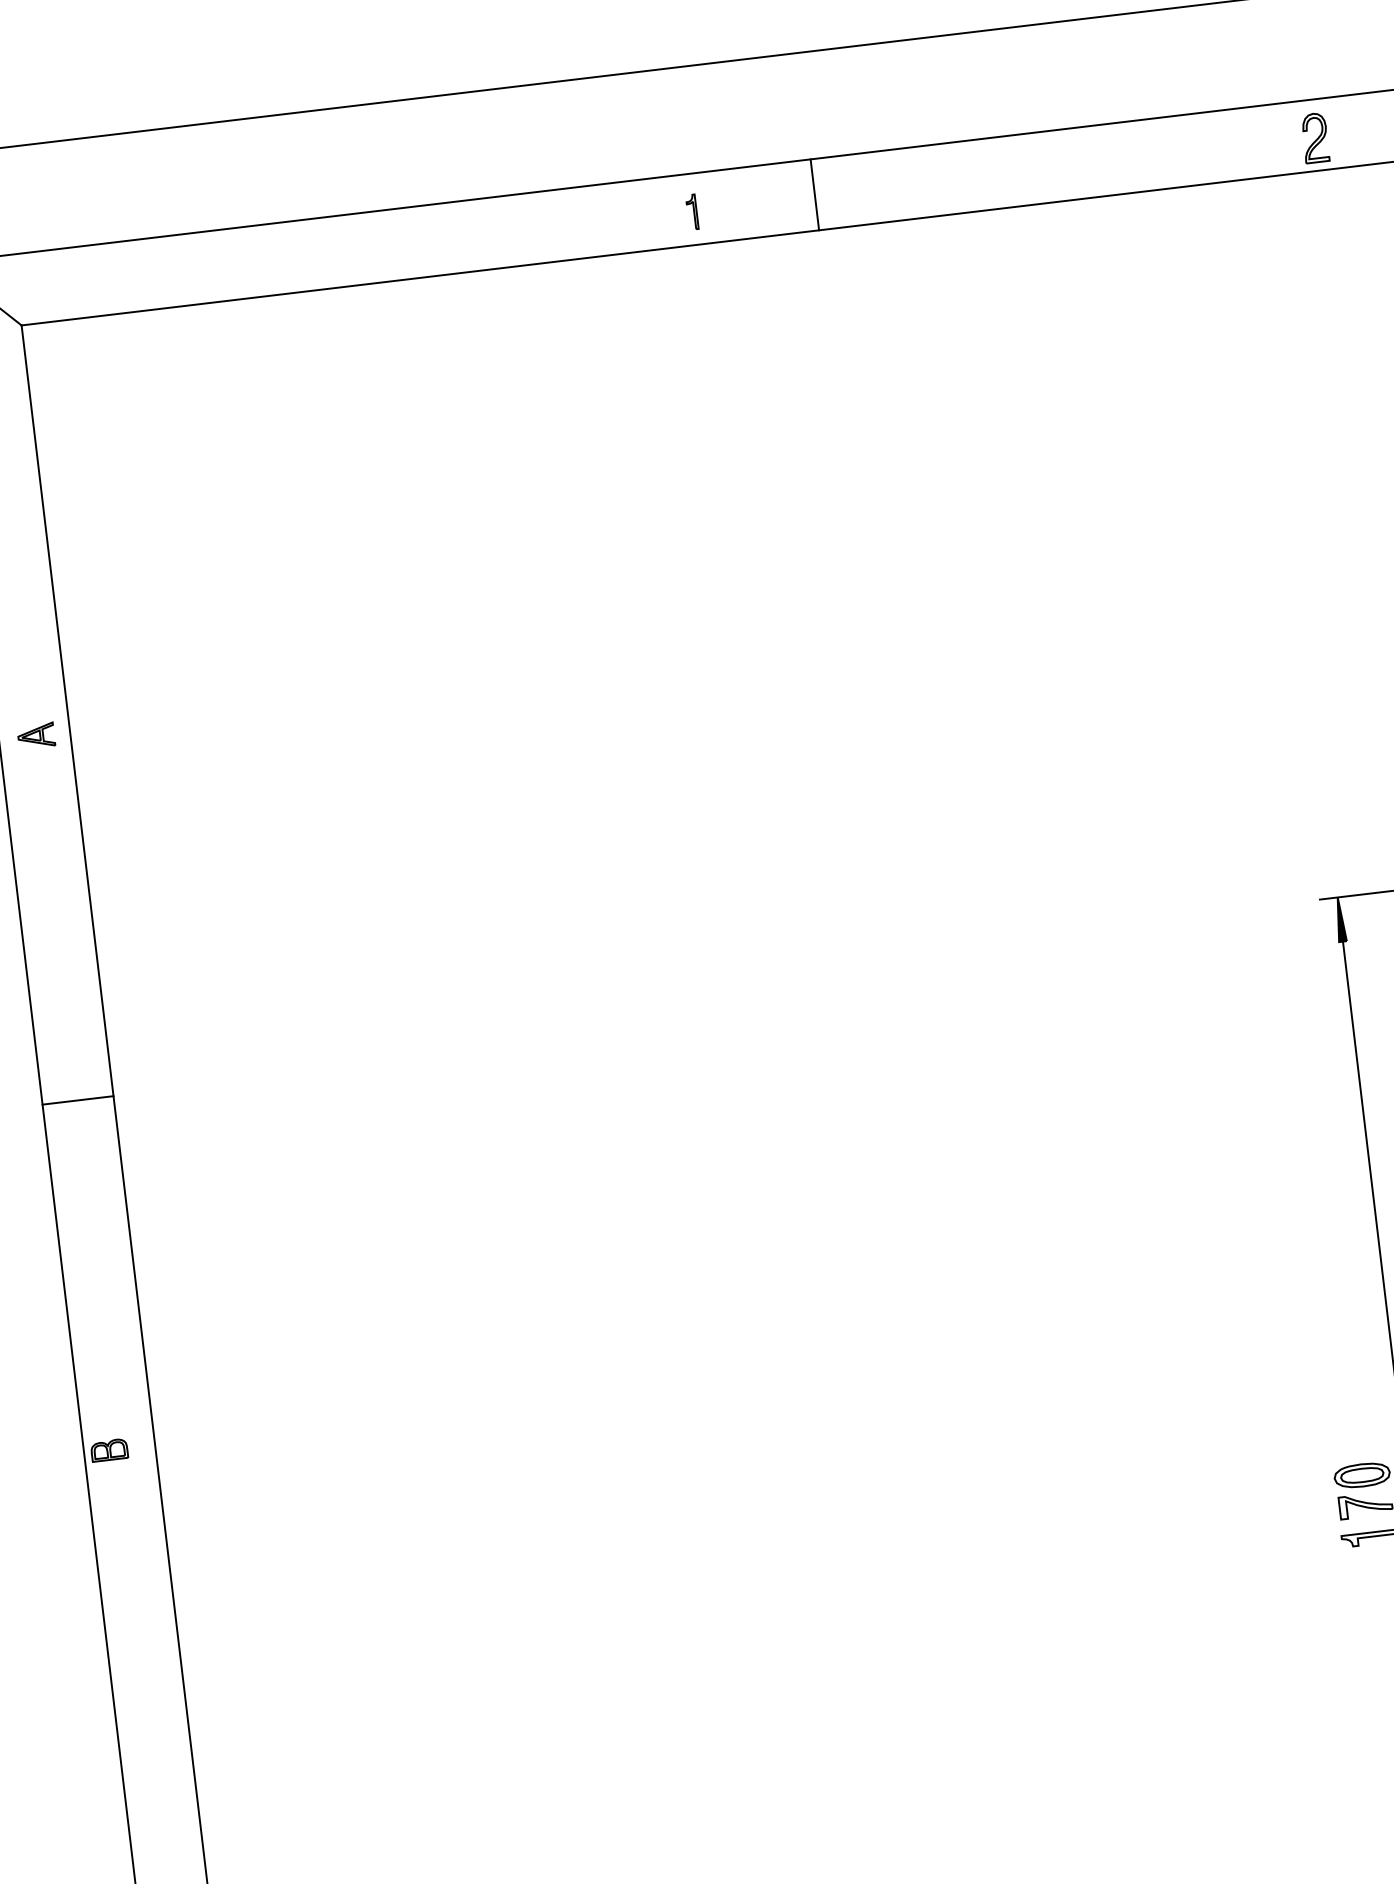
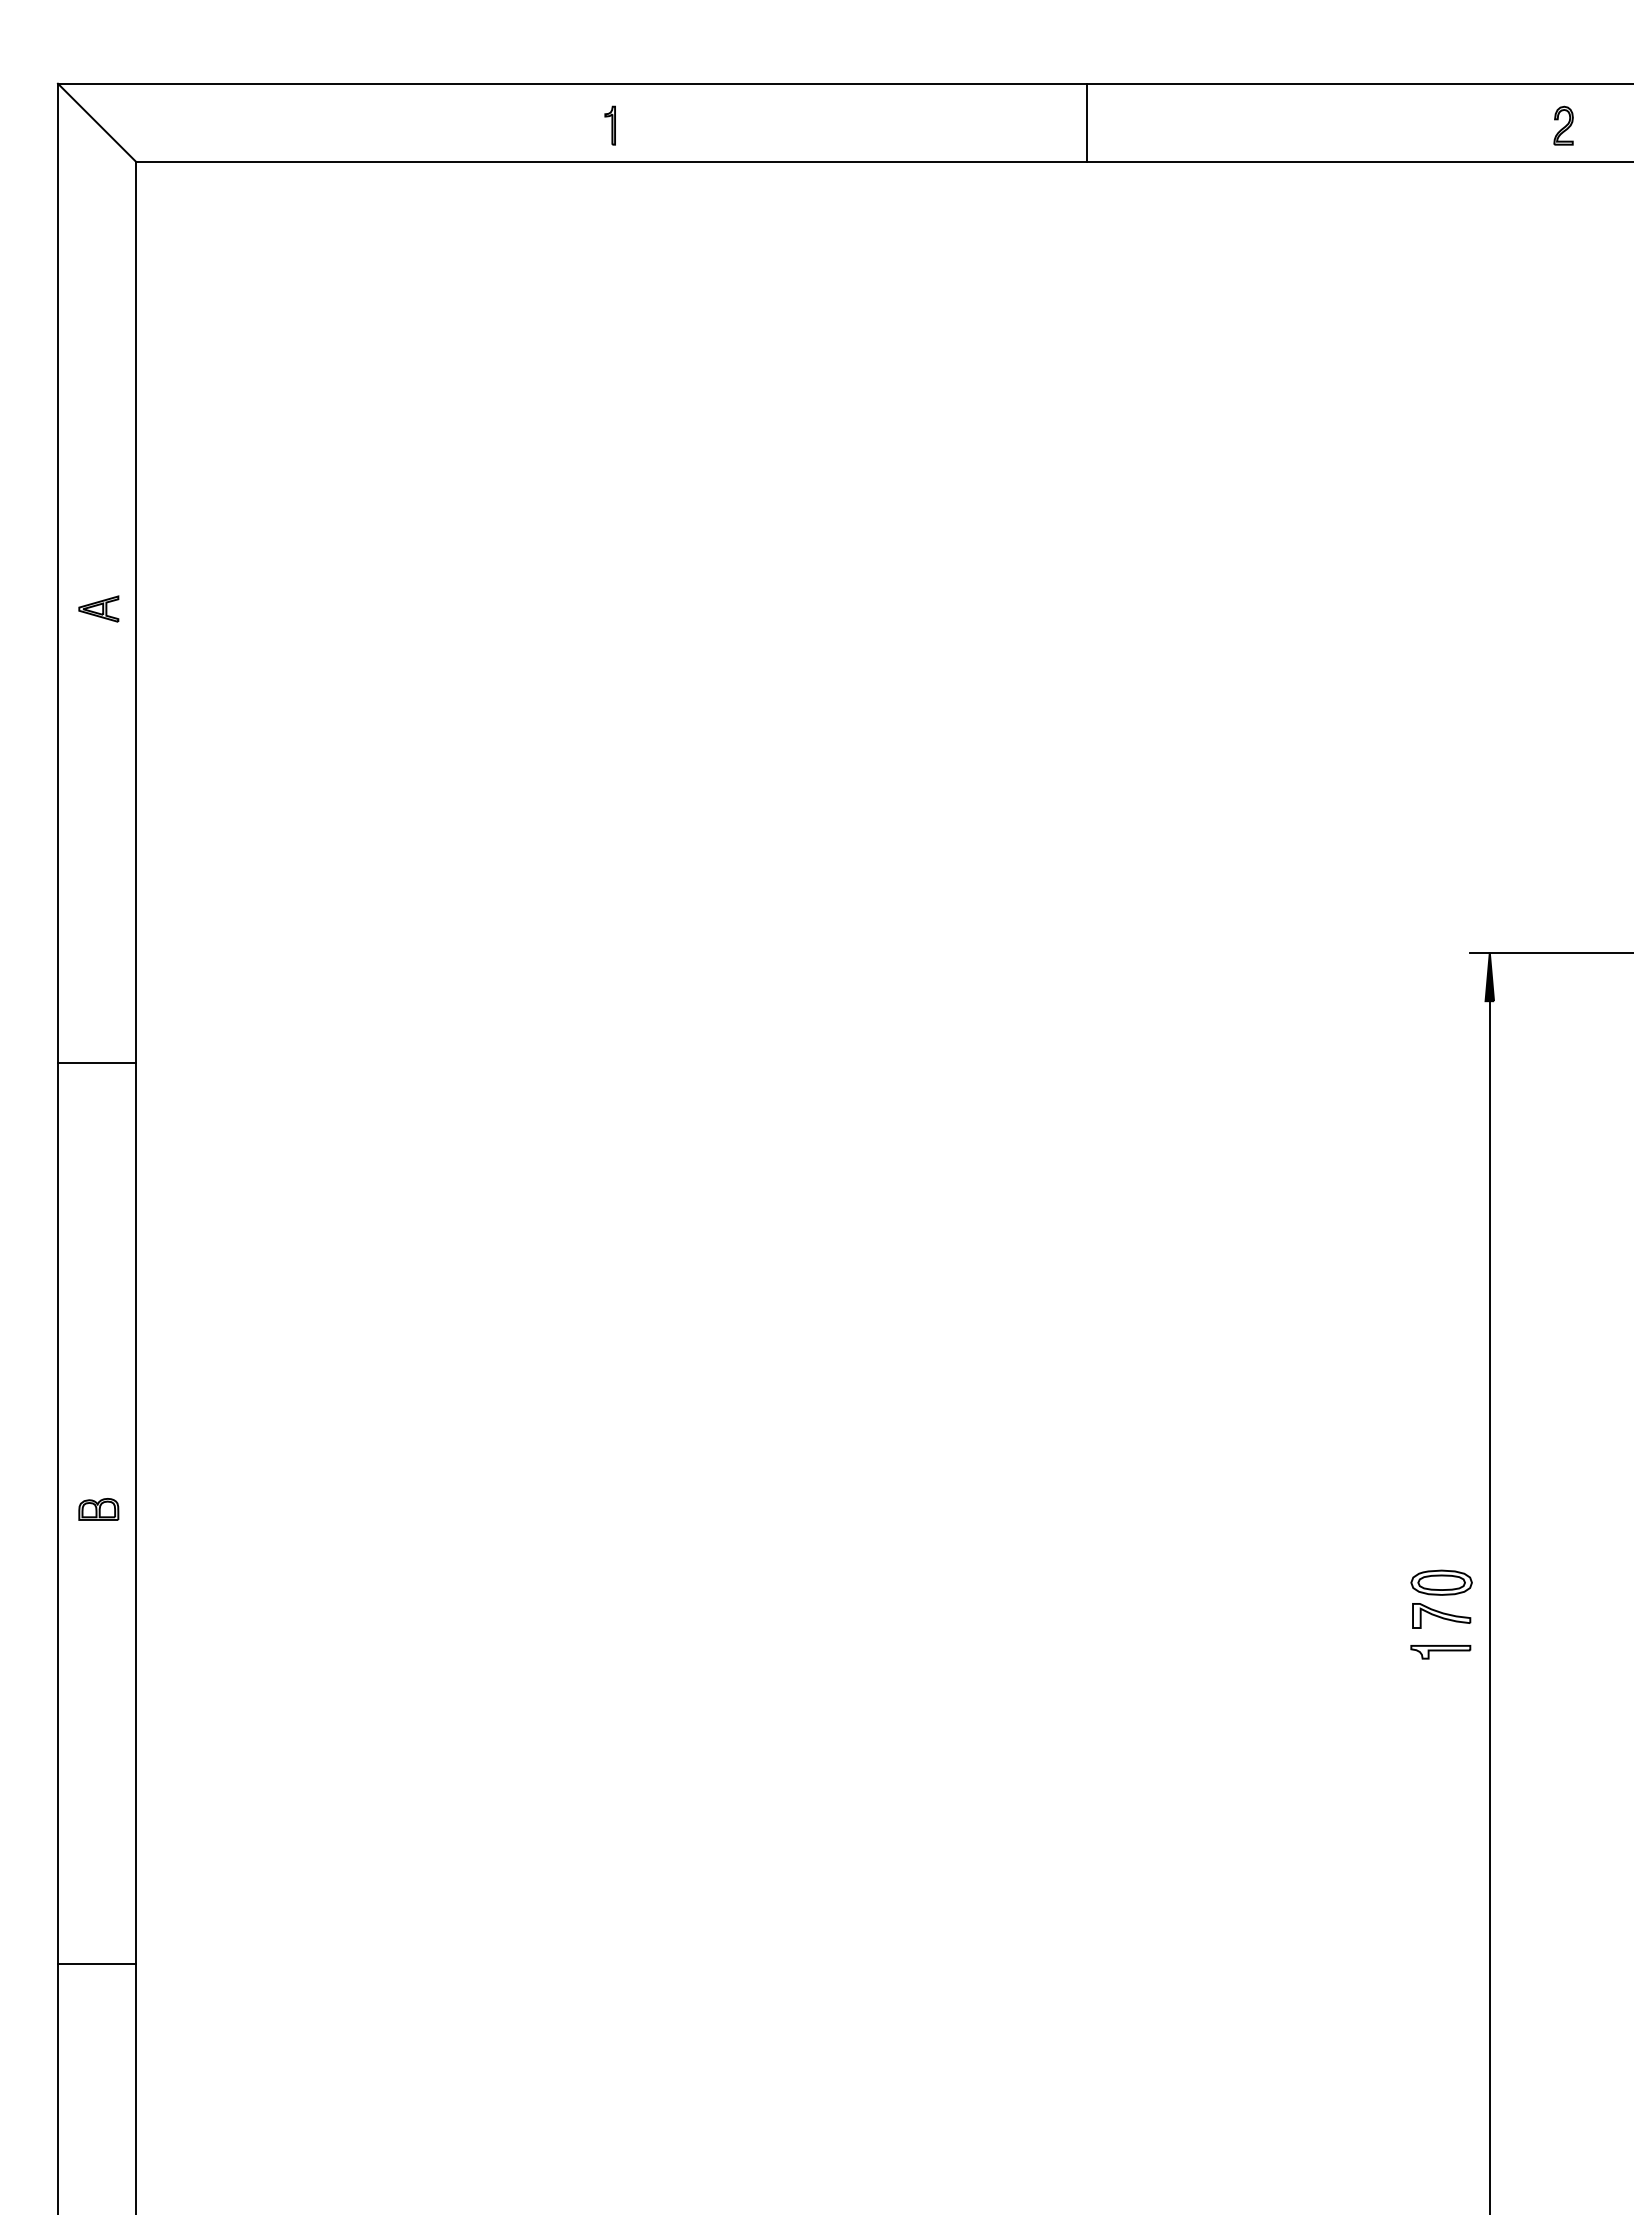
part: (1315, 137) -> (1563, 125), size x0.71
line: (814, 194) -> (1087, 122), moved
part: (691, 212) -> (609, 125), moved
line: (77, 1100) -> (96, 1062), moved
part: (109, 1450) -> (98, 1509), moved

